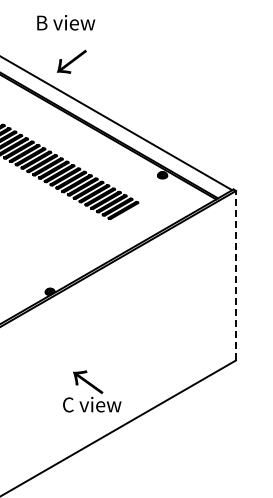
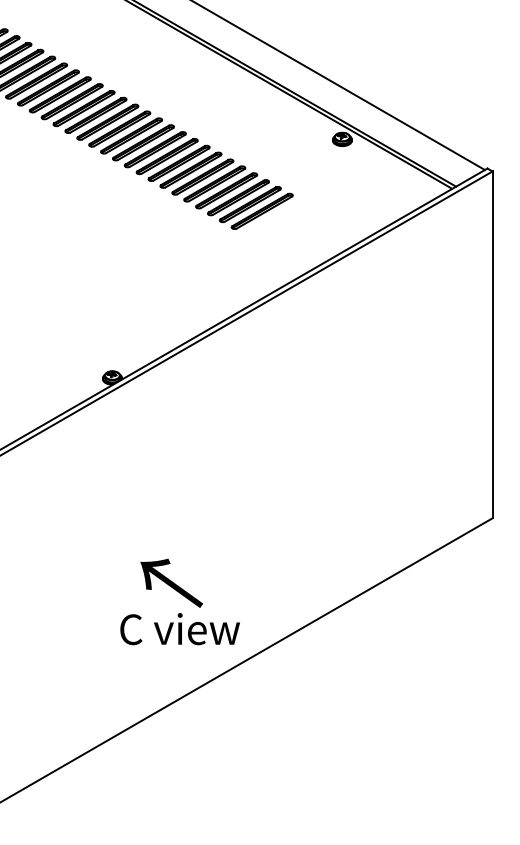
line: (236, 275) -> (493, 344), dashed -> solid
text: (92, 391) -> (180, 602), moved

